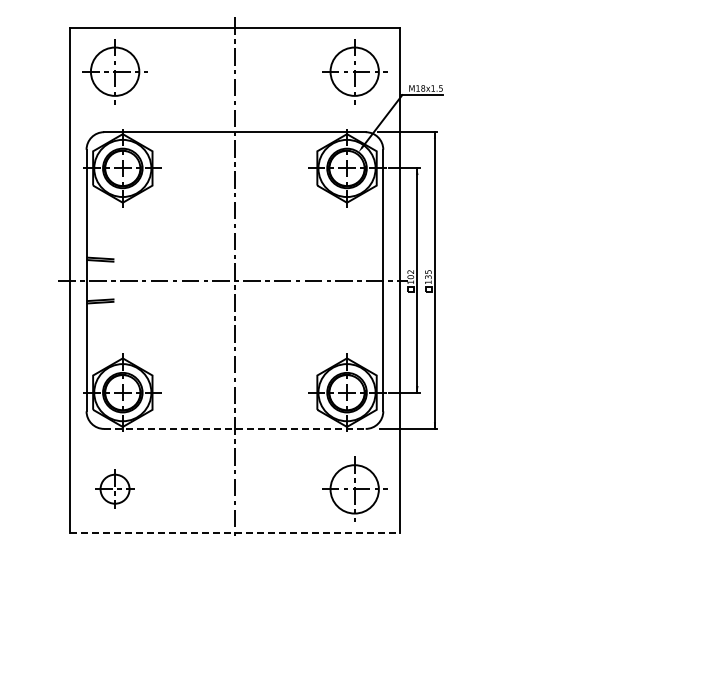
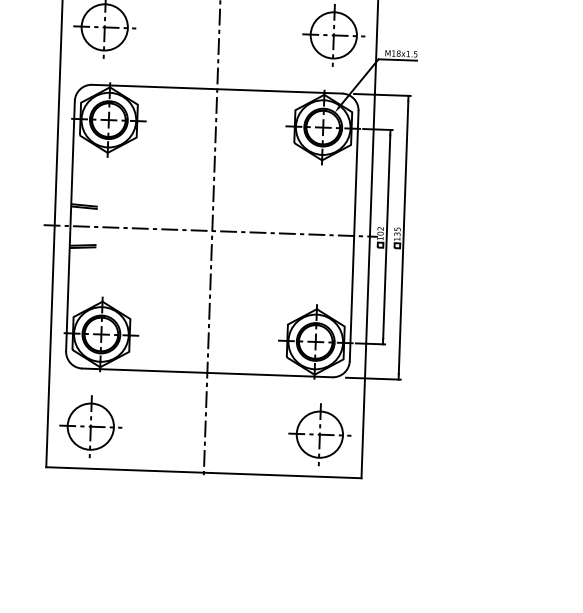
line: (234, 428) -> (206, 372), dashed -> solid
part: (114, 488) -> (90, 425), size x1.67
line: (234, 533) -> (203, 472), dashed -> solid

